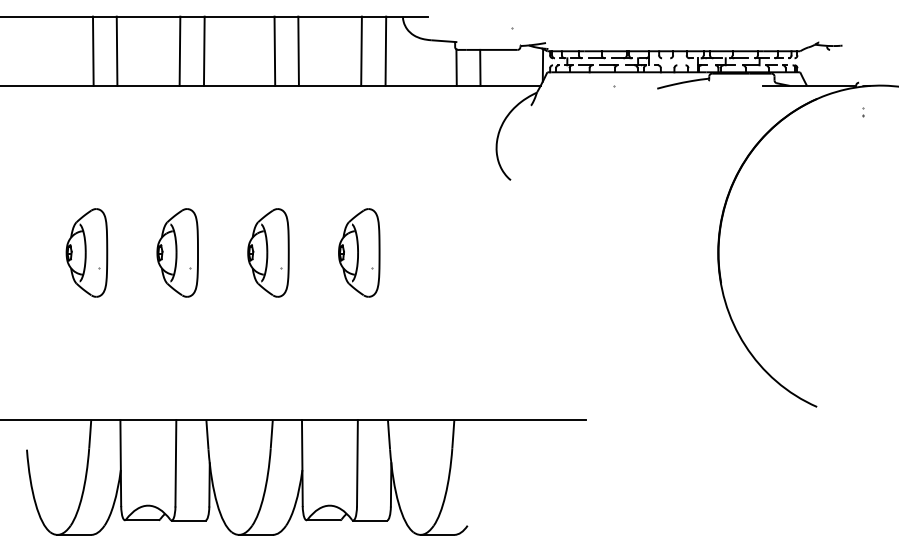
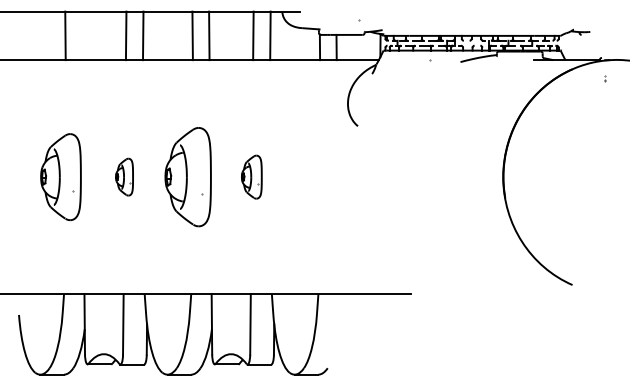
line: (116, 50) -> (81, 35), removed
part: (86, 252) -> (60, 176), size x1.4
part: (177, 252) -> (124, 176), size x0.6
part: (268, 252) -> (188, 176), size x1.6
part: (359, 252) -> (251, 176), size x0.7

